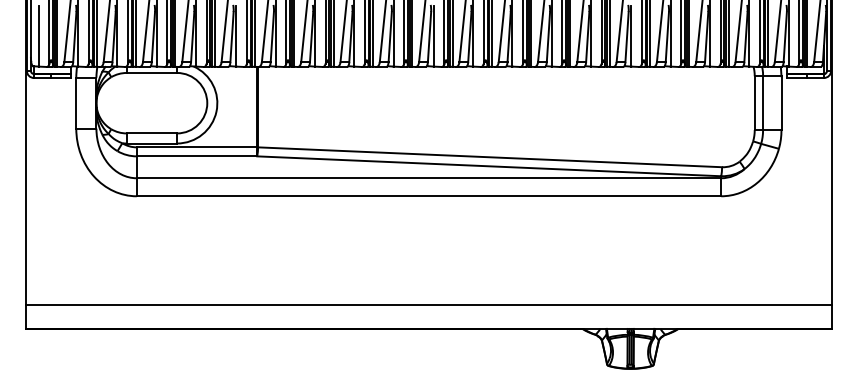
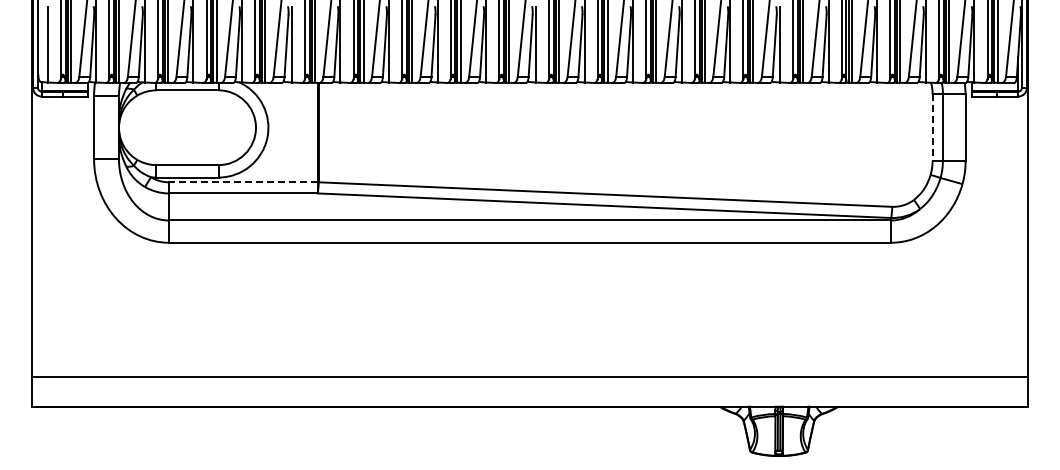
line: (754, 103) -> (932, 128), solid -> dashed
line: (196, 147) -> (242, 182), solid -> dashed

